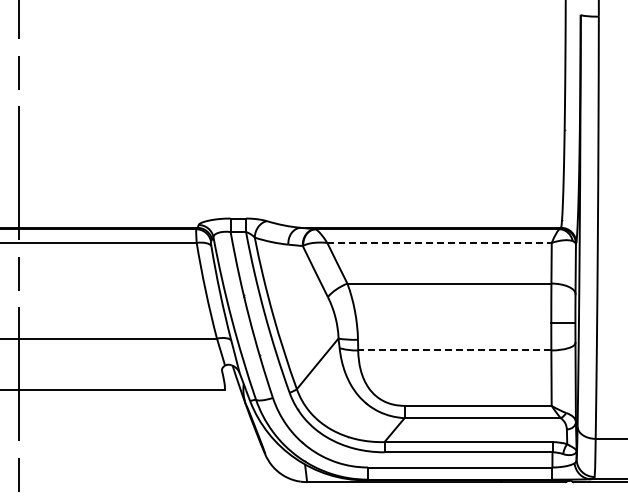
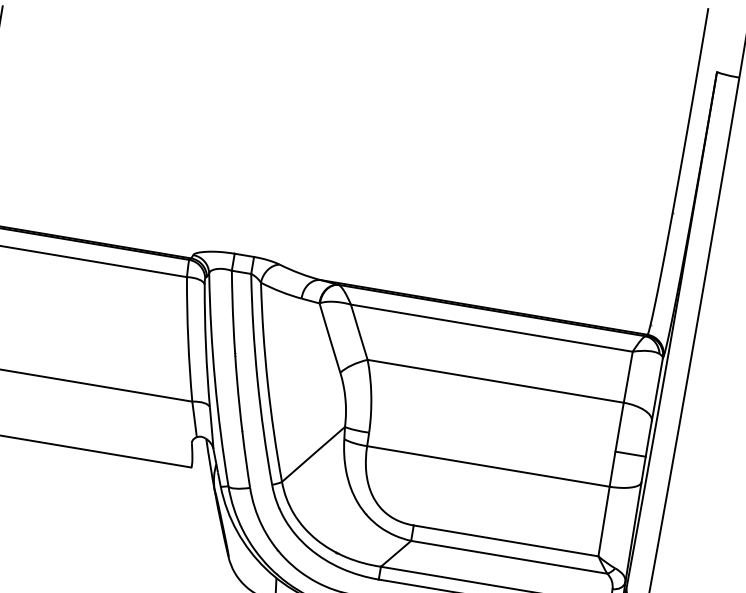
line: (440, 242) -> (493, 327), dashed -> solid
line: (454, 350) -> (488, 466), dashed -> solid

